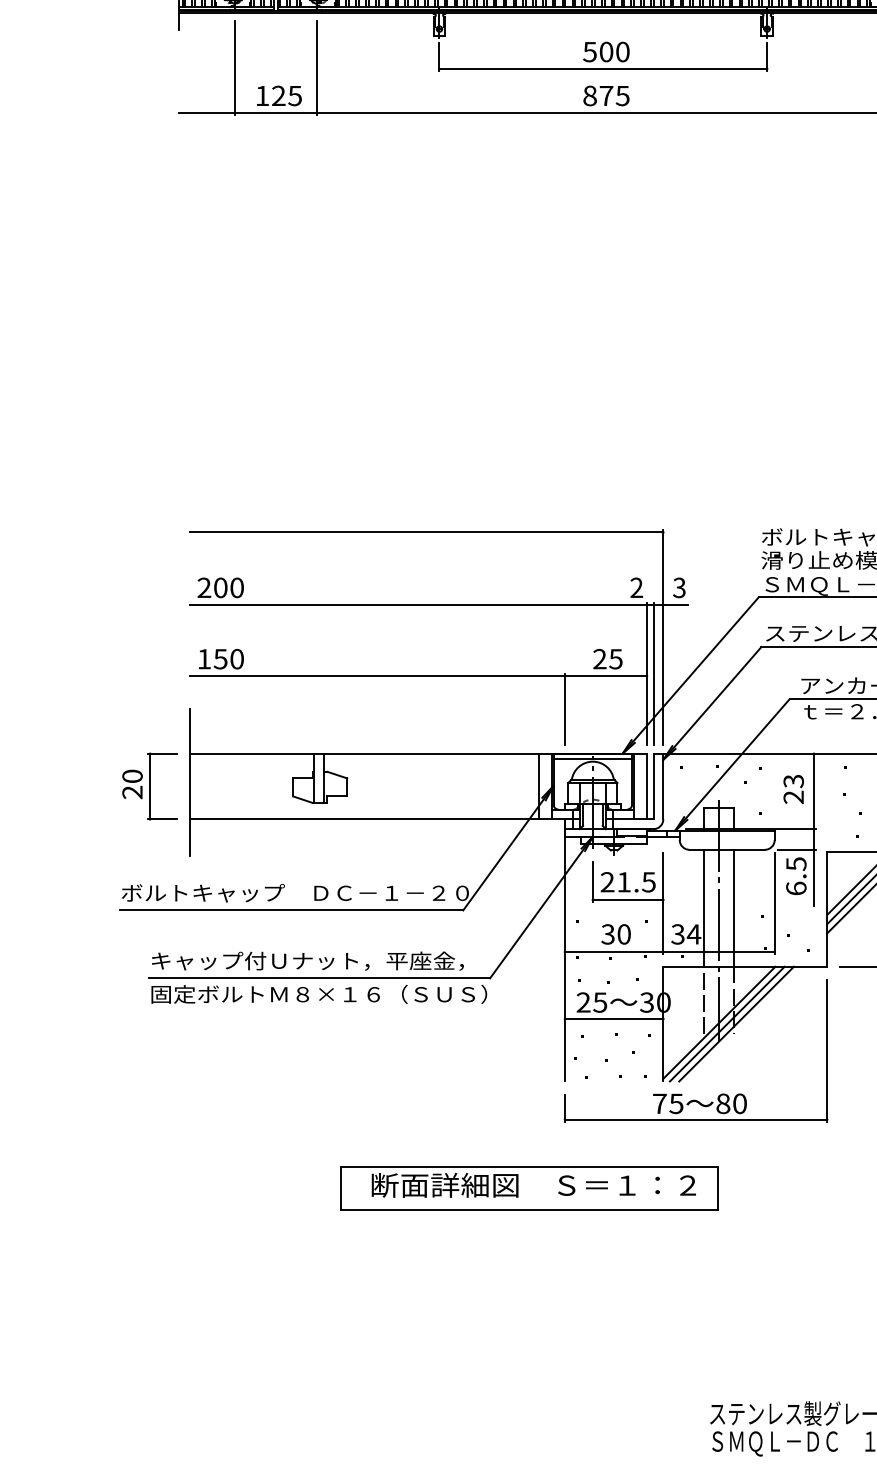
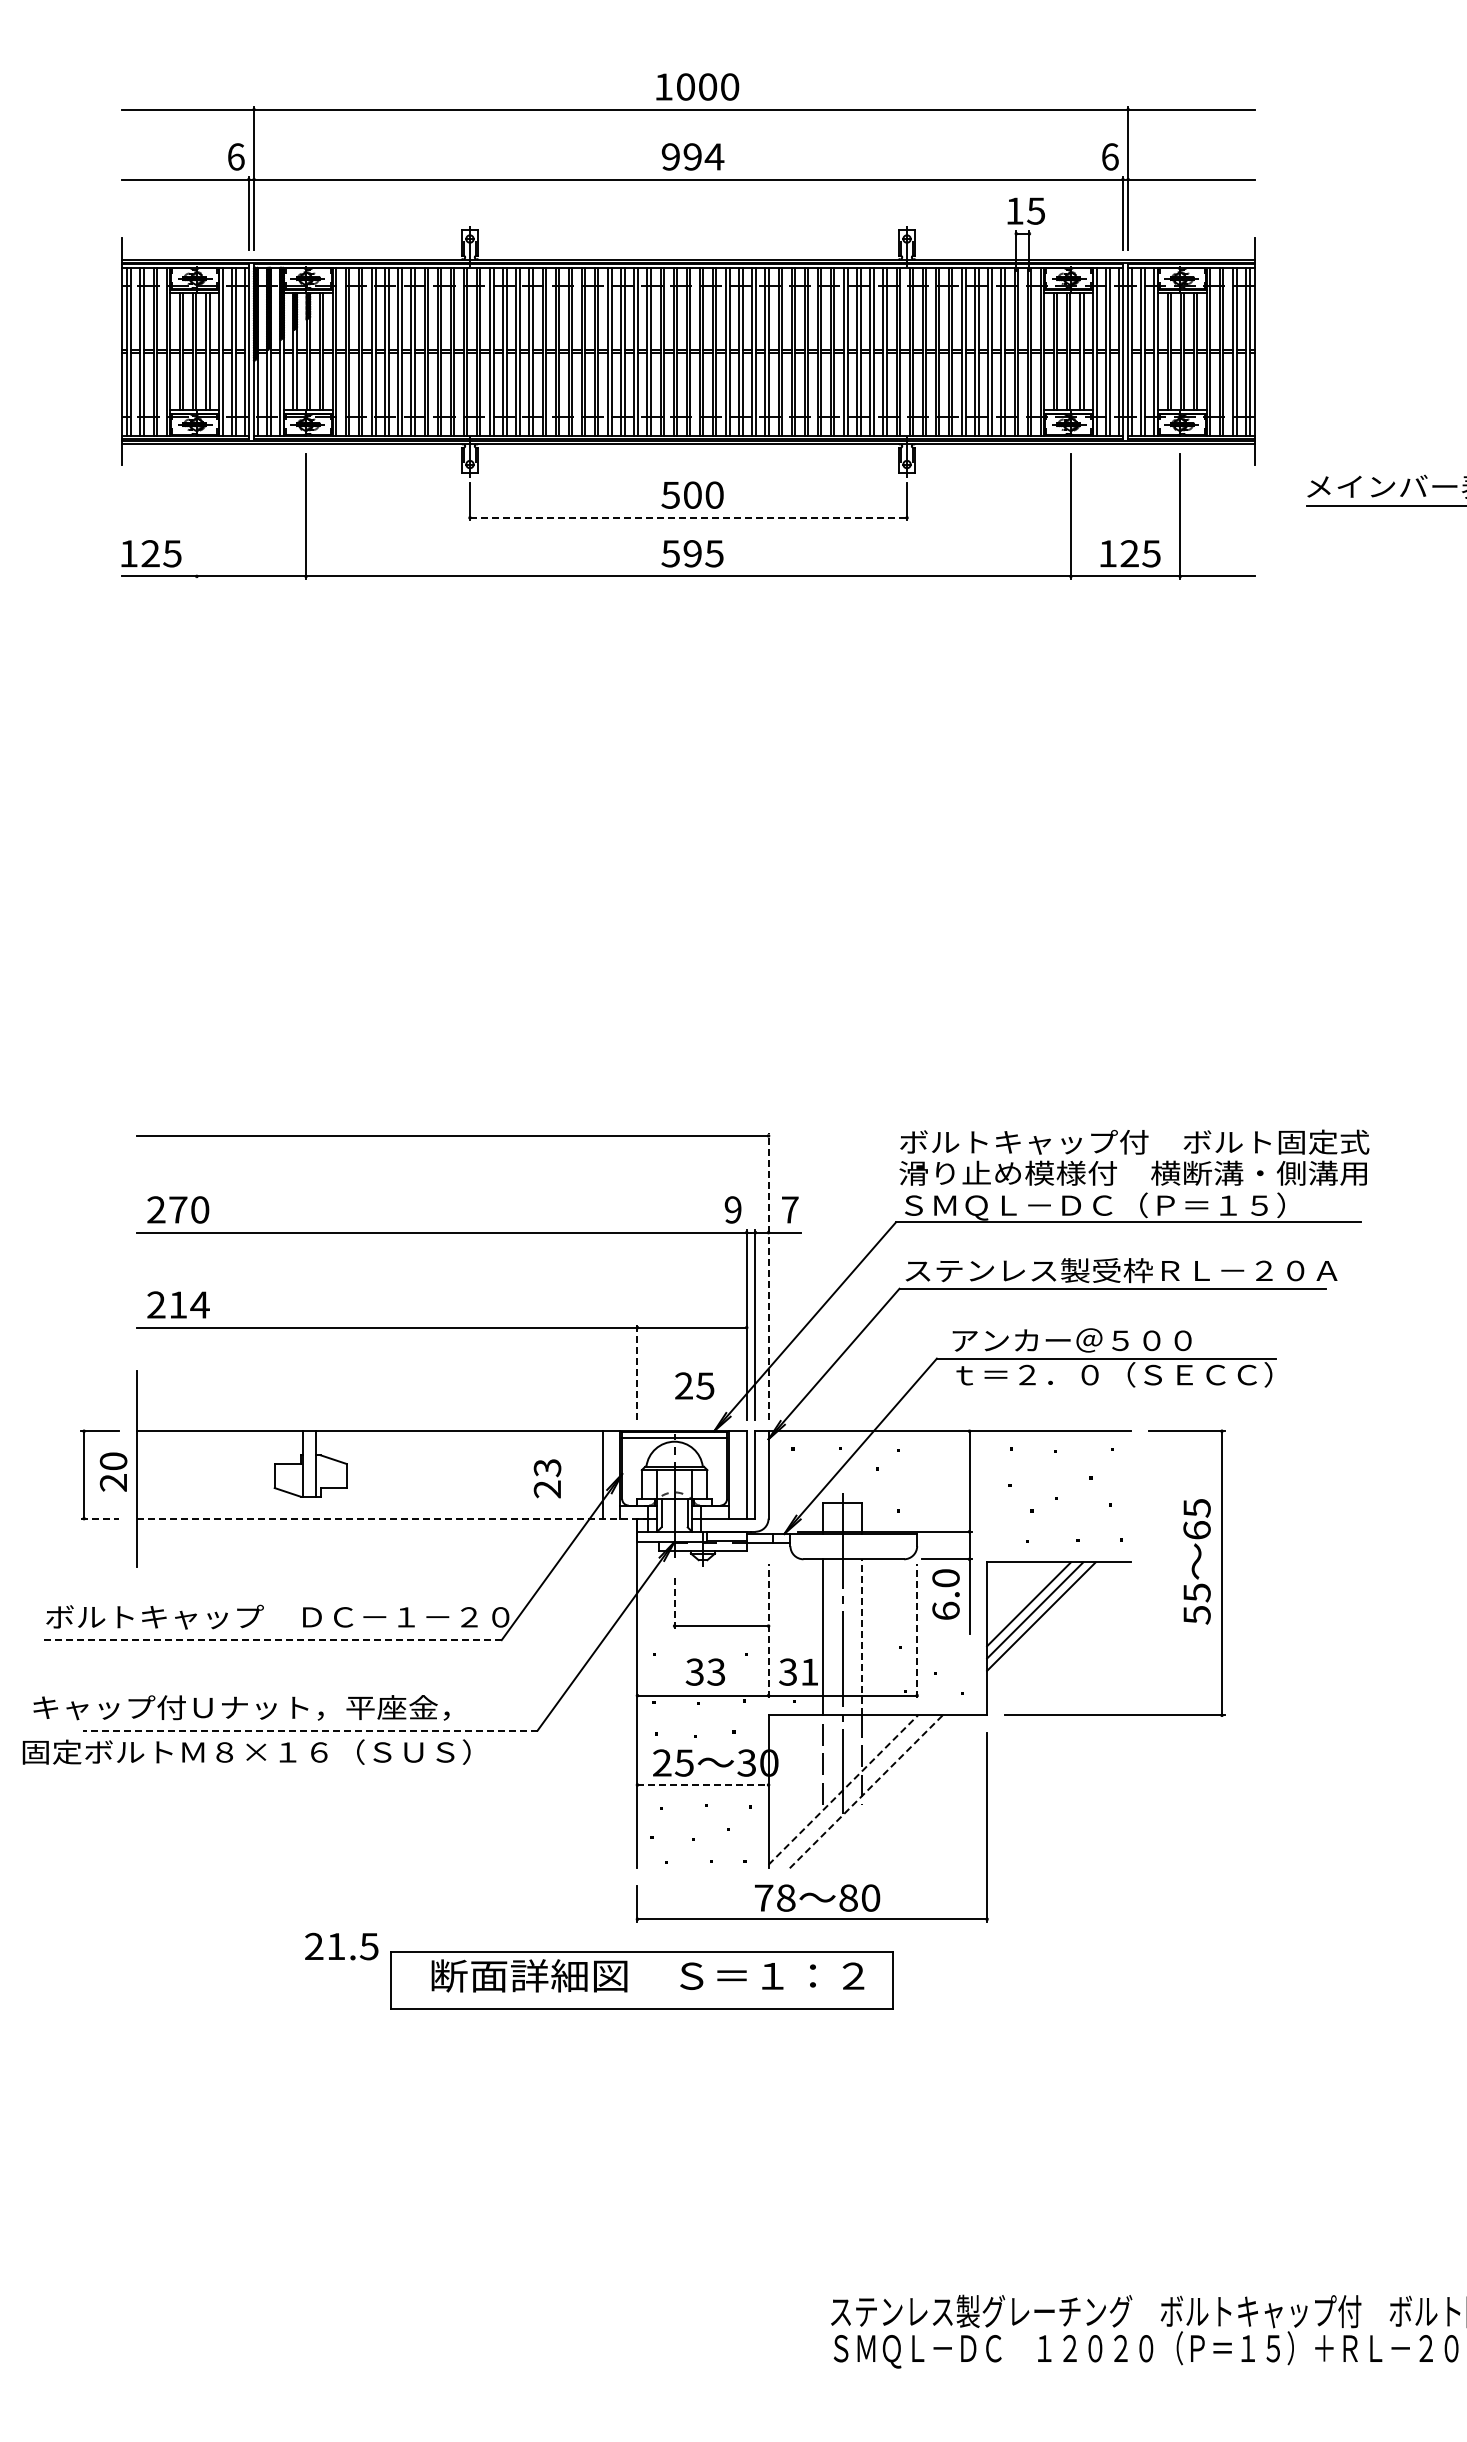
line: (234, 68) -> (196, 516), removed
line: (603, 68) -> (688, 517), solid -> dashed
text: (279, 95) -> (151, 553), moved
text: (598, 95) -> (681, 553), 875 -> 595
text: (220, 587) -> (178, 1209), 200 -> 270
text: (636, 587) -> (732, 1209), 2 -> 9
text: (679, 587) -> (789, 1209), 3 -> 7
line: (663, 637) -> (768, 1276), solid -> dashed
text: (220, 658) -> (178, 1304), 150 -> 214
text: (607, 658) -> (694, 1385), moved
line: (565, 709) -> (637, 1371), solid -> dashed
text: (132, 783) -> (113, 1471), moved
text: (793, 789) -> (547, 1478), moved
line: (162, 819) -> (100, 1518), solid -> dashed
line: (385, 819) -> (397, 1518), solid -> dashed
text: (795, 864) -> (945, 1578), 6.5 -> 6.0
line: (592, 881) -> (674, 1601), solid -> dashed
text: (628, 882) -> (341, 1946), moved
line: (663, 903) -> (768, 1630), solid -> dashed
line: (774, 903) -> (917, 1630), solid -> dashed
line: (733, 907) -> (862, 1636), solid -> dashed
line: (291, 910) -> (272, 1640), solid -> dashed
text: (624, 933) -> (716, 1671), 30 -> 33
text: (693, 933) -> (809, 1671), 34 -> 31
text: (307, 960) -> (241, 1707), moved
line: (319, 978) -> (309, 1730), solid -> dashed
text: (319, 993) -> (246, 1751), moved
line: (614, 1018) -> (703, 1784), solid -> dashed
line: (719, 1023) -> (843, 1790), solid -> dashed
line: (726, 1023) -> (853, 1791), removed
line: (736, 1023) -> (866, 1791), solid -> dashed
text: (676, 1103) -> (785, 1897), 75 -> 78
part: (529, 1188) -> (641, 1980), moved

